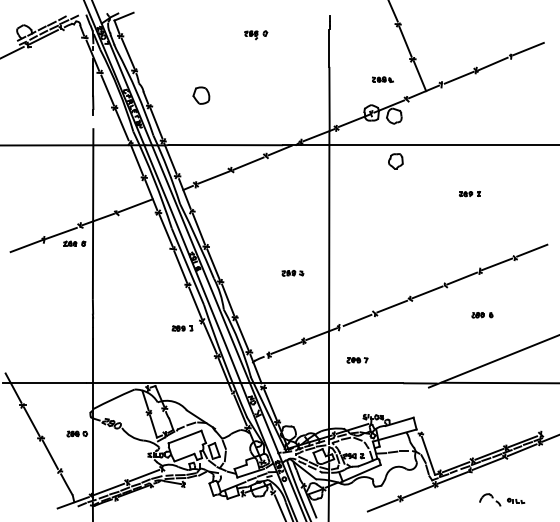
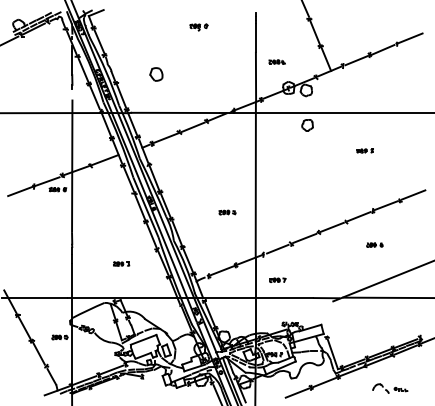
part: (382, 79) -> (276, 61), moved
part: (182, 328) -> (121, 264), moved

